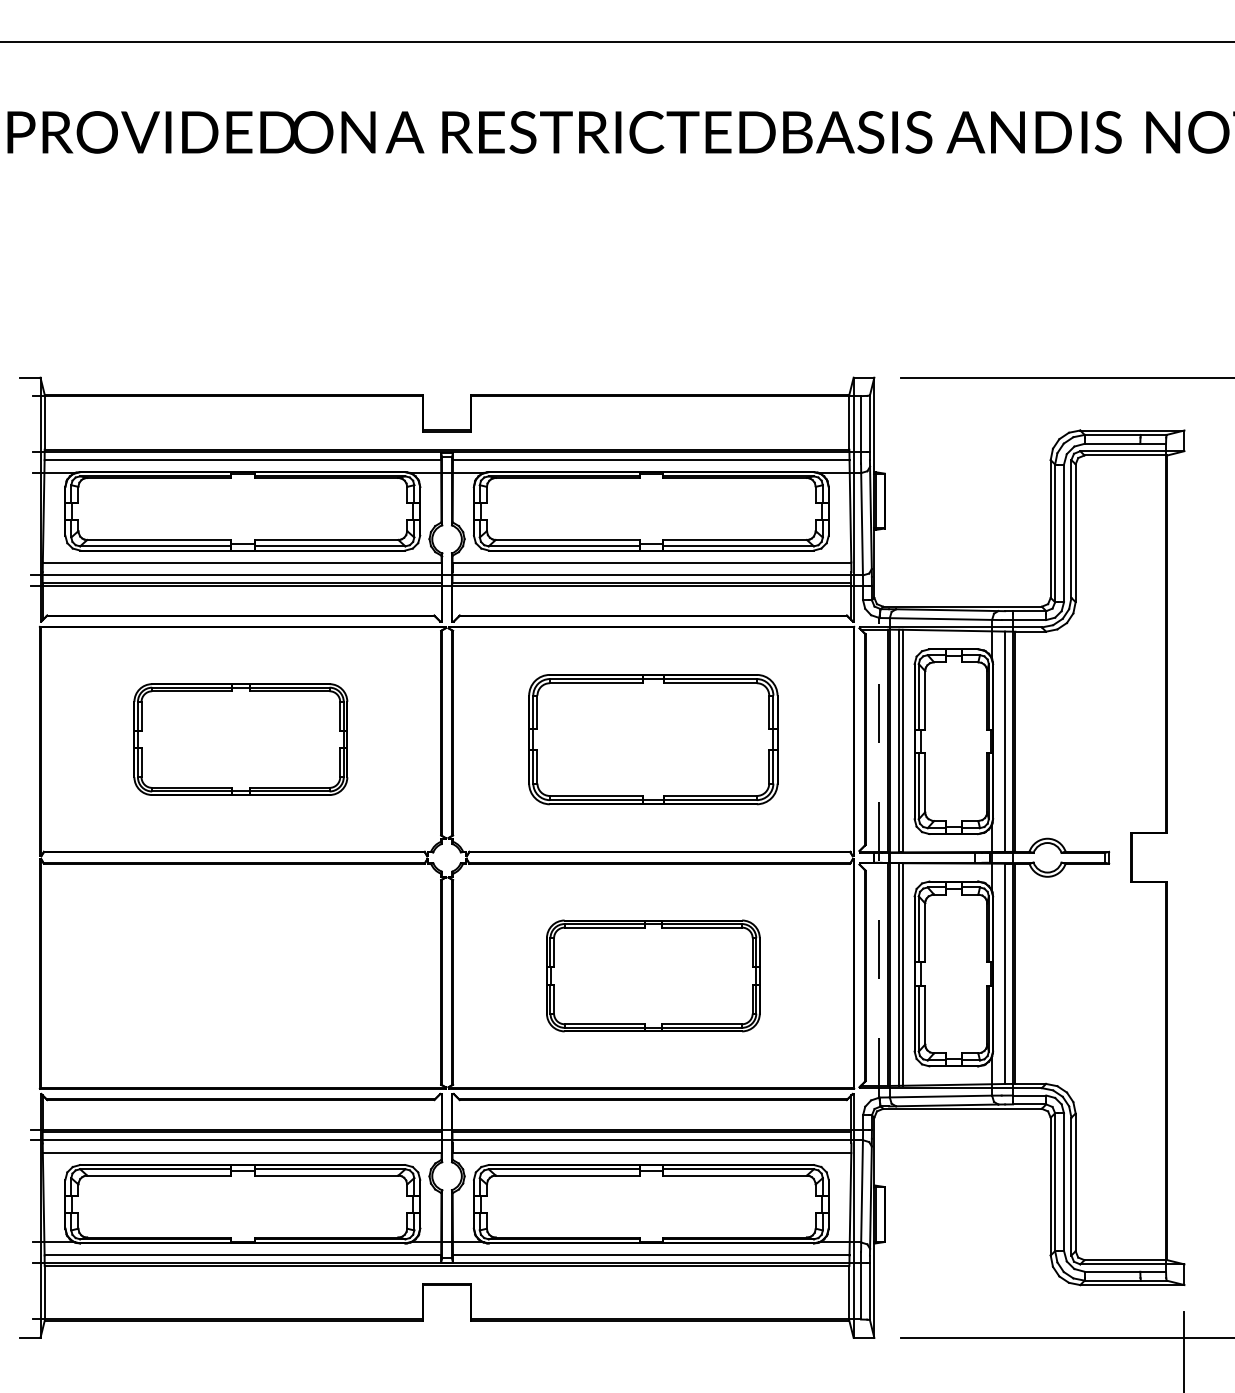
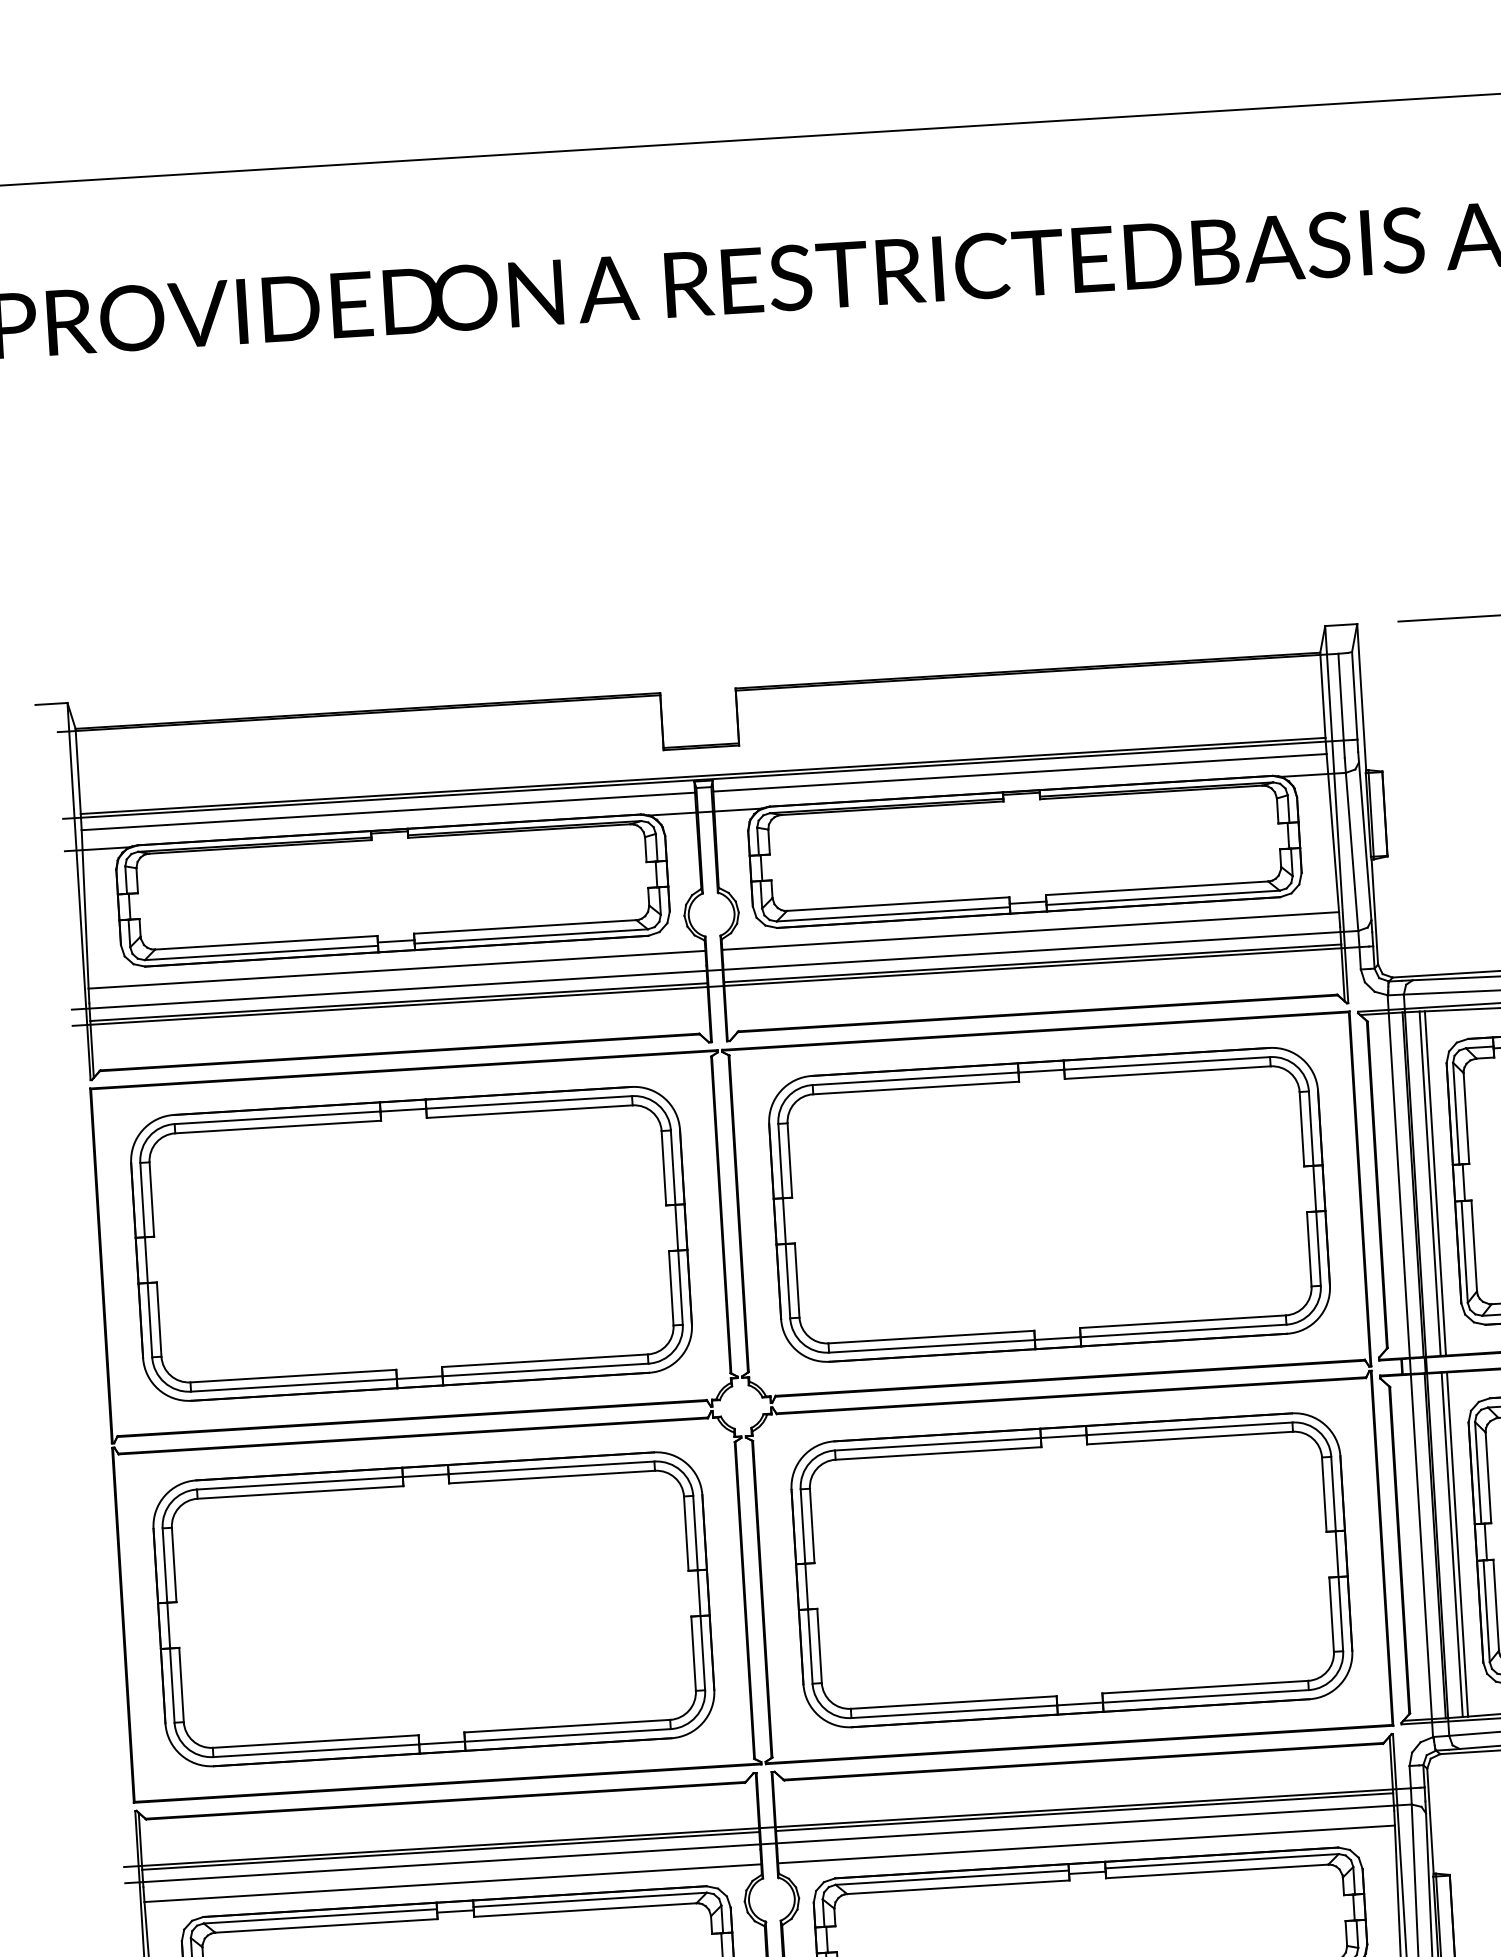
part: (240, 739) -> (411, 1243), size x1.67
part: (653, 739) -> (1049, 1204), size x1.43
line: (879, 857) -> (1410, 1365), dashed -> solid
part: (240, 975) -> (433, 1608), added
part: (653, 975) -> (1072, 1569), size x1.67

